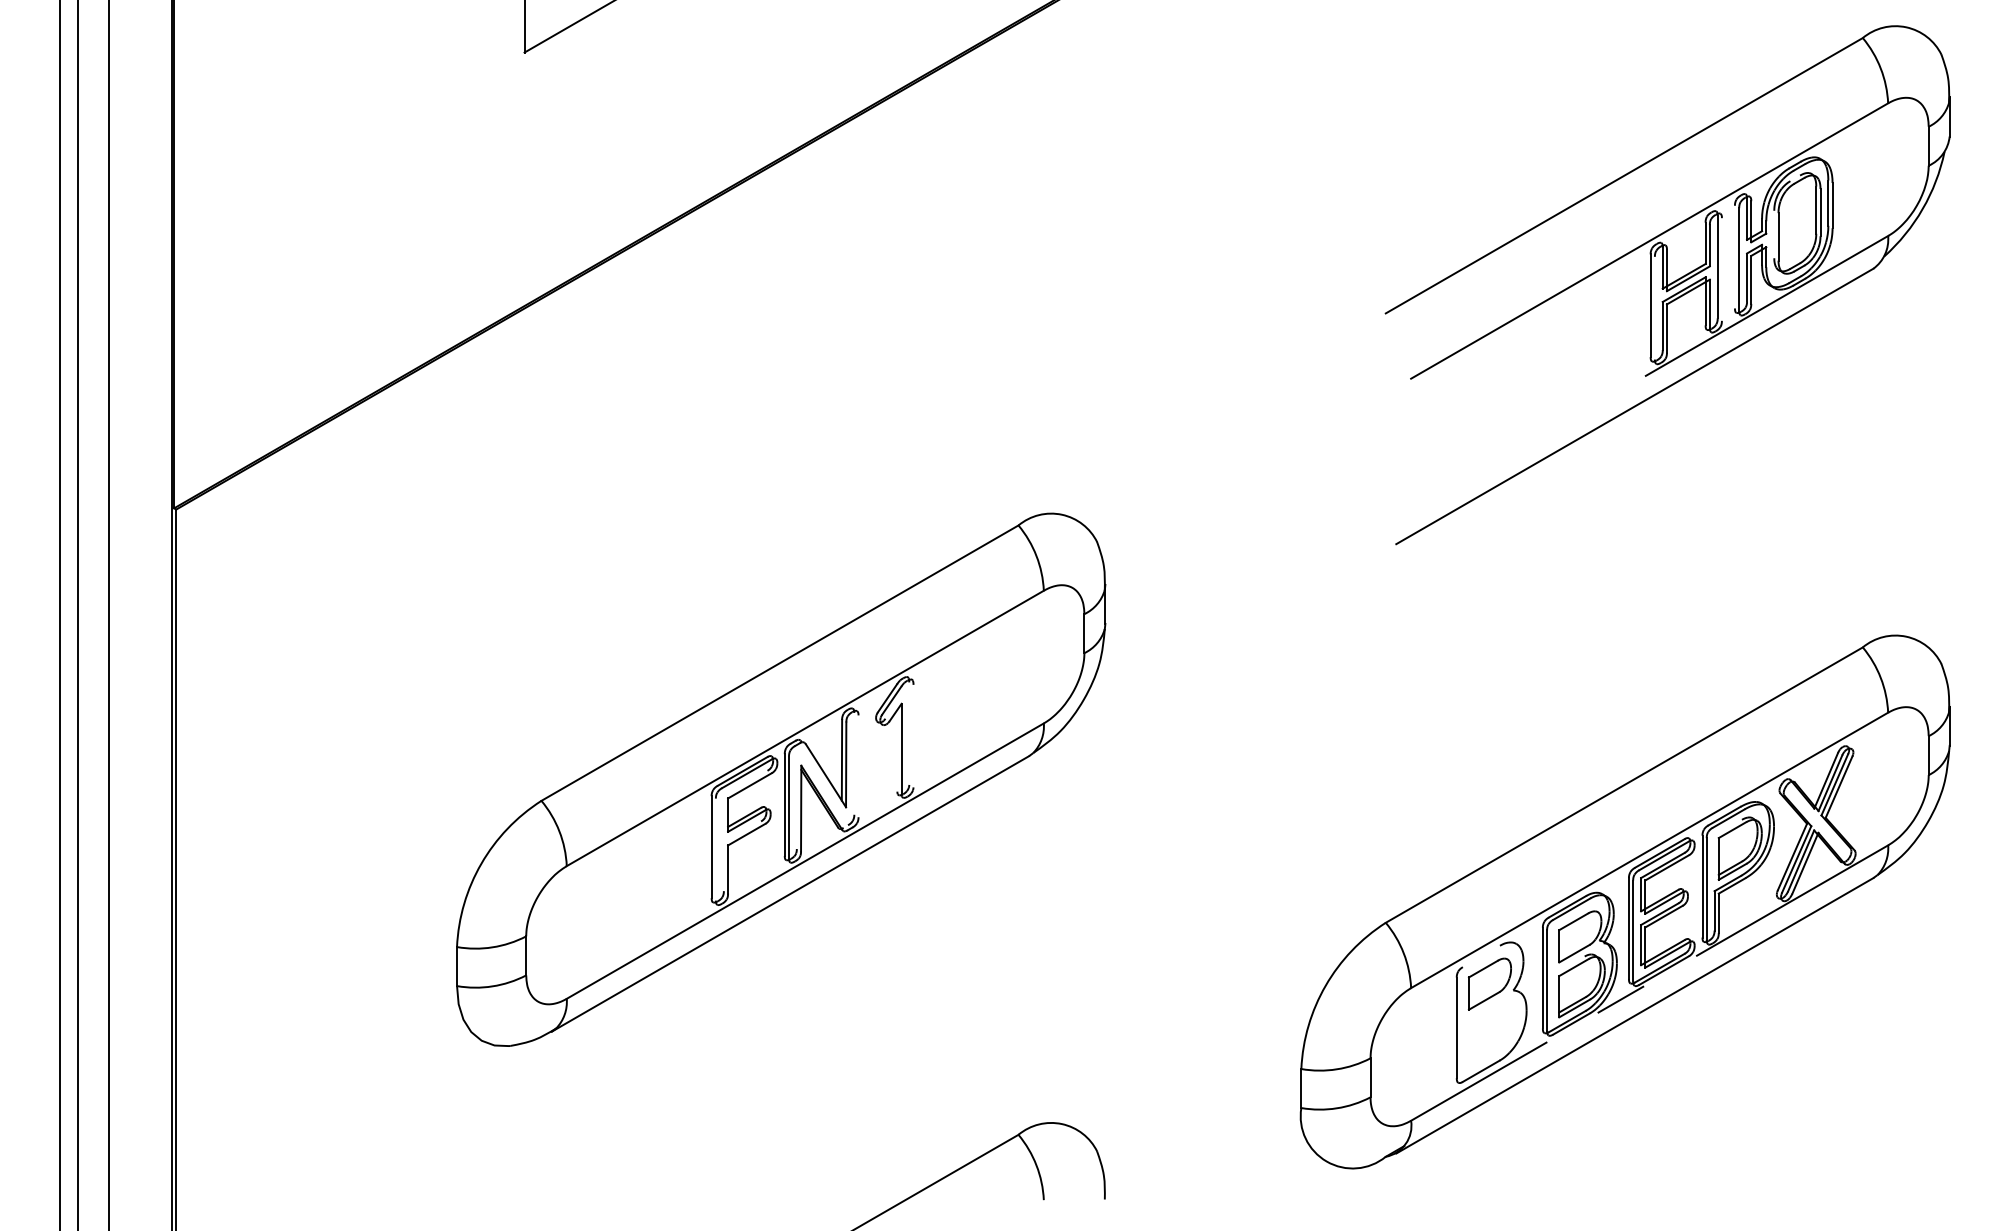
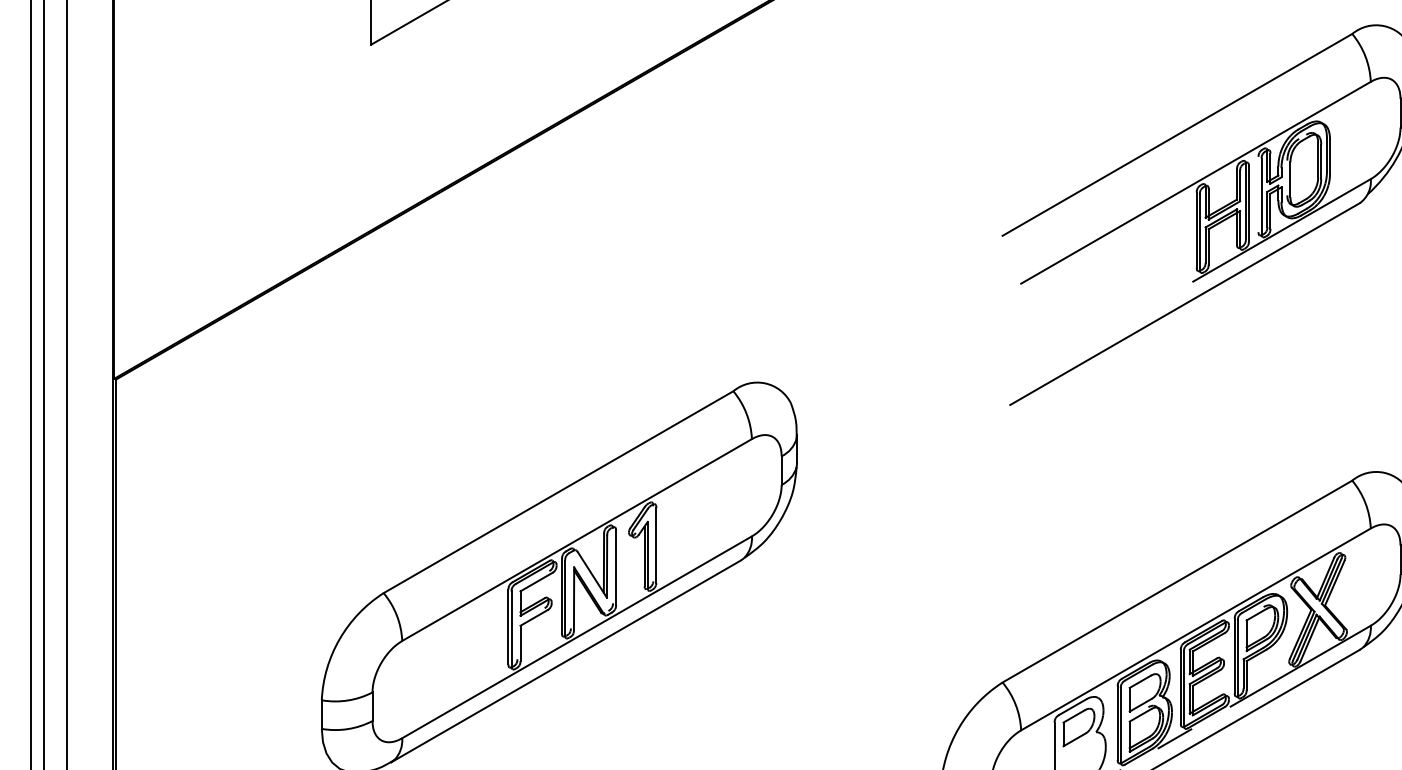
line: (1721, 269) -> (1248, 203), added
line: (1654, 307) -> (1199, 231), added
line: (913, 735) -> (656, 545), added
line: (897, 750) -> (644, 556), added
line: (858, 766) -> (616, 567), added
line: (715, 849) -> (511, 628), added
line: (1480, 956) -> (1072, 707), added

